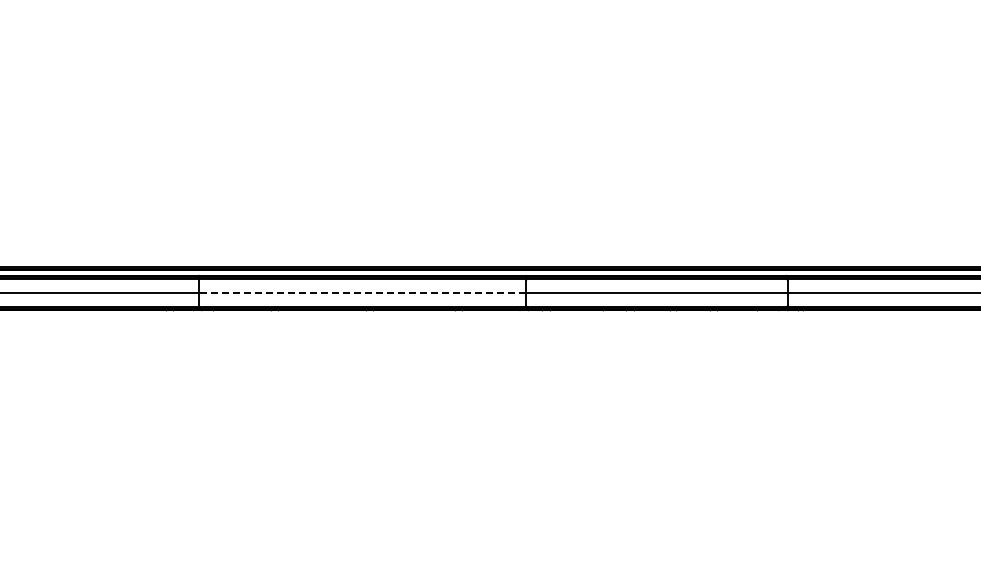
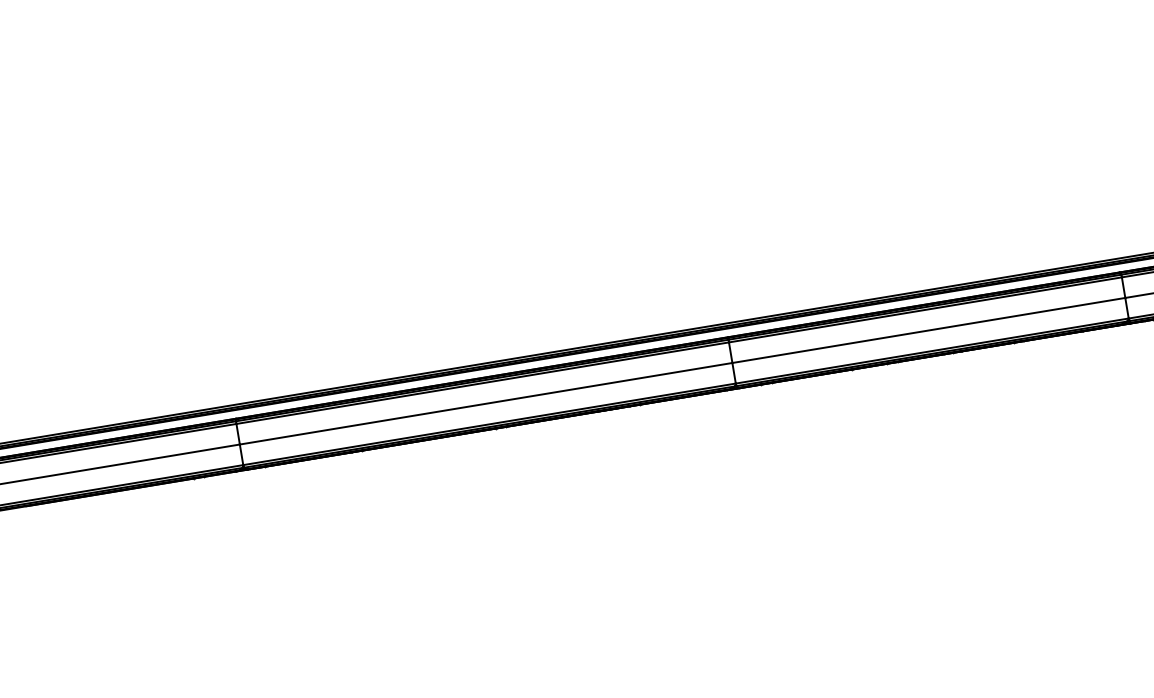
line: (362, 293) -> (485, 404), dashed -> solid

